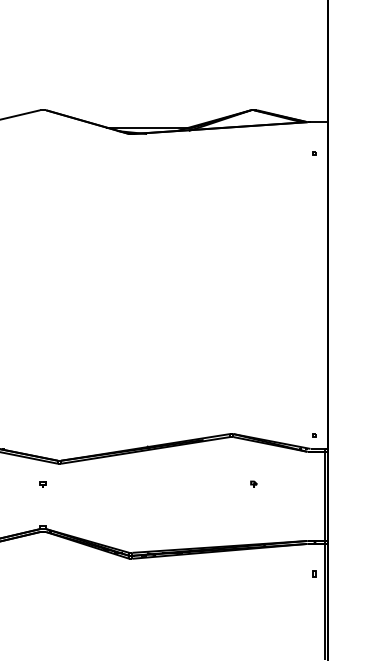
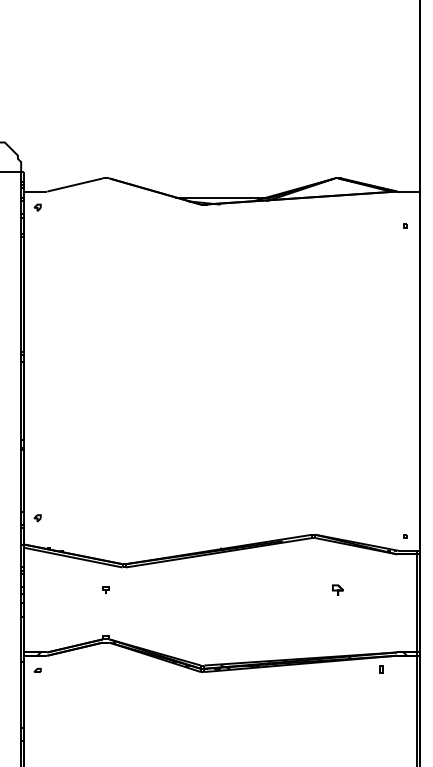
part: (254, 483) -> (338, 589), size x1.6
part: (315, 573) -> (381, 669), moved

